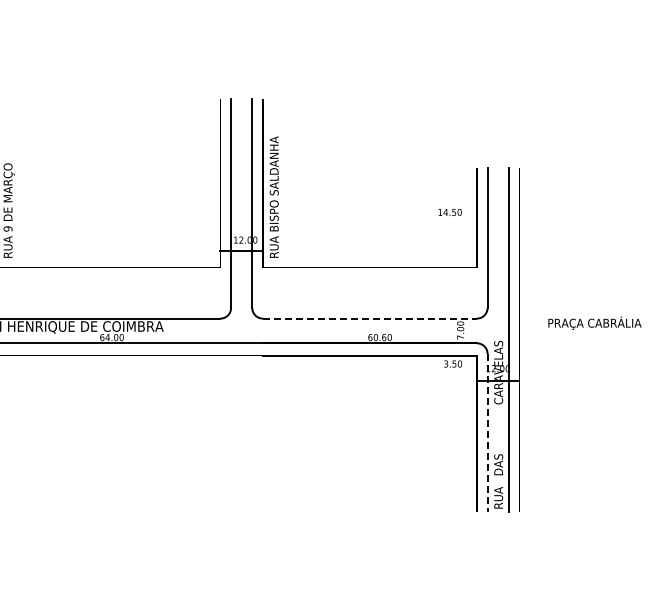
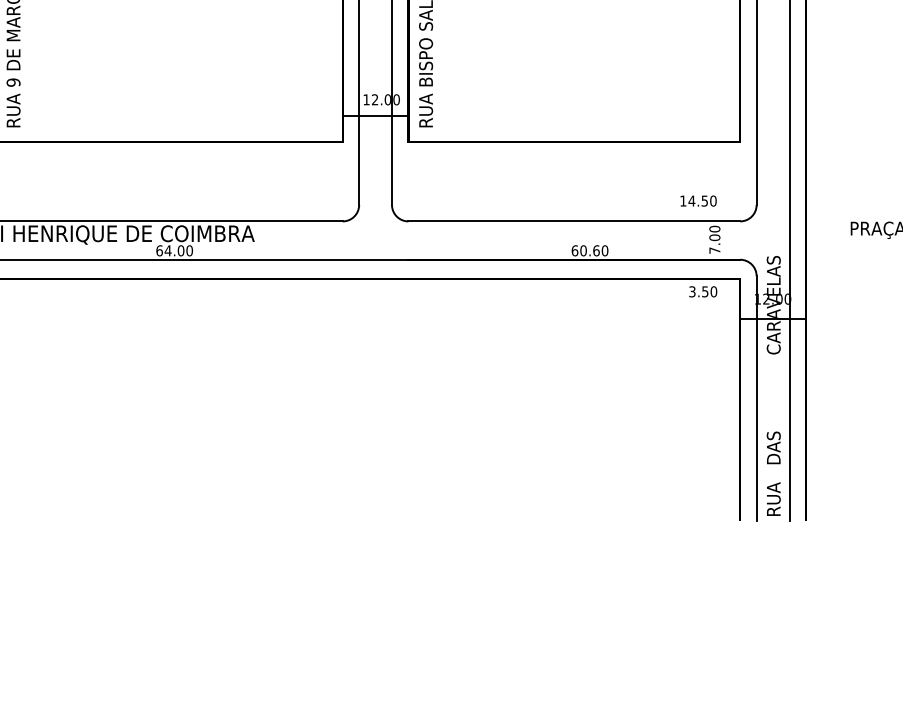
text: (449, 212) -> (697, 201), moved
line: (370, 318) -> (575, 221), dashed -> solid
line: (487, 432) -> (756, 397), dashed -> solid

